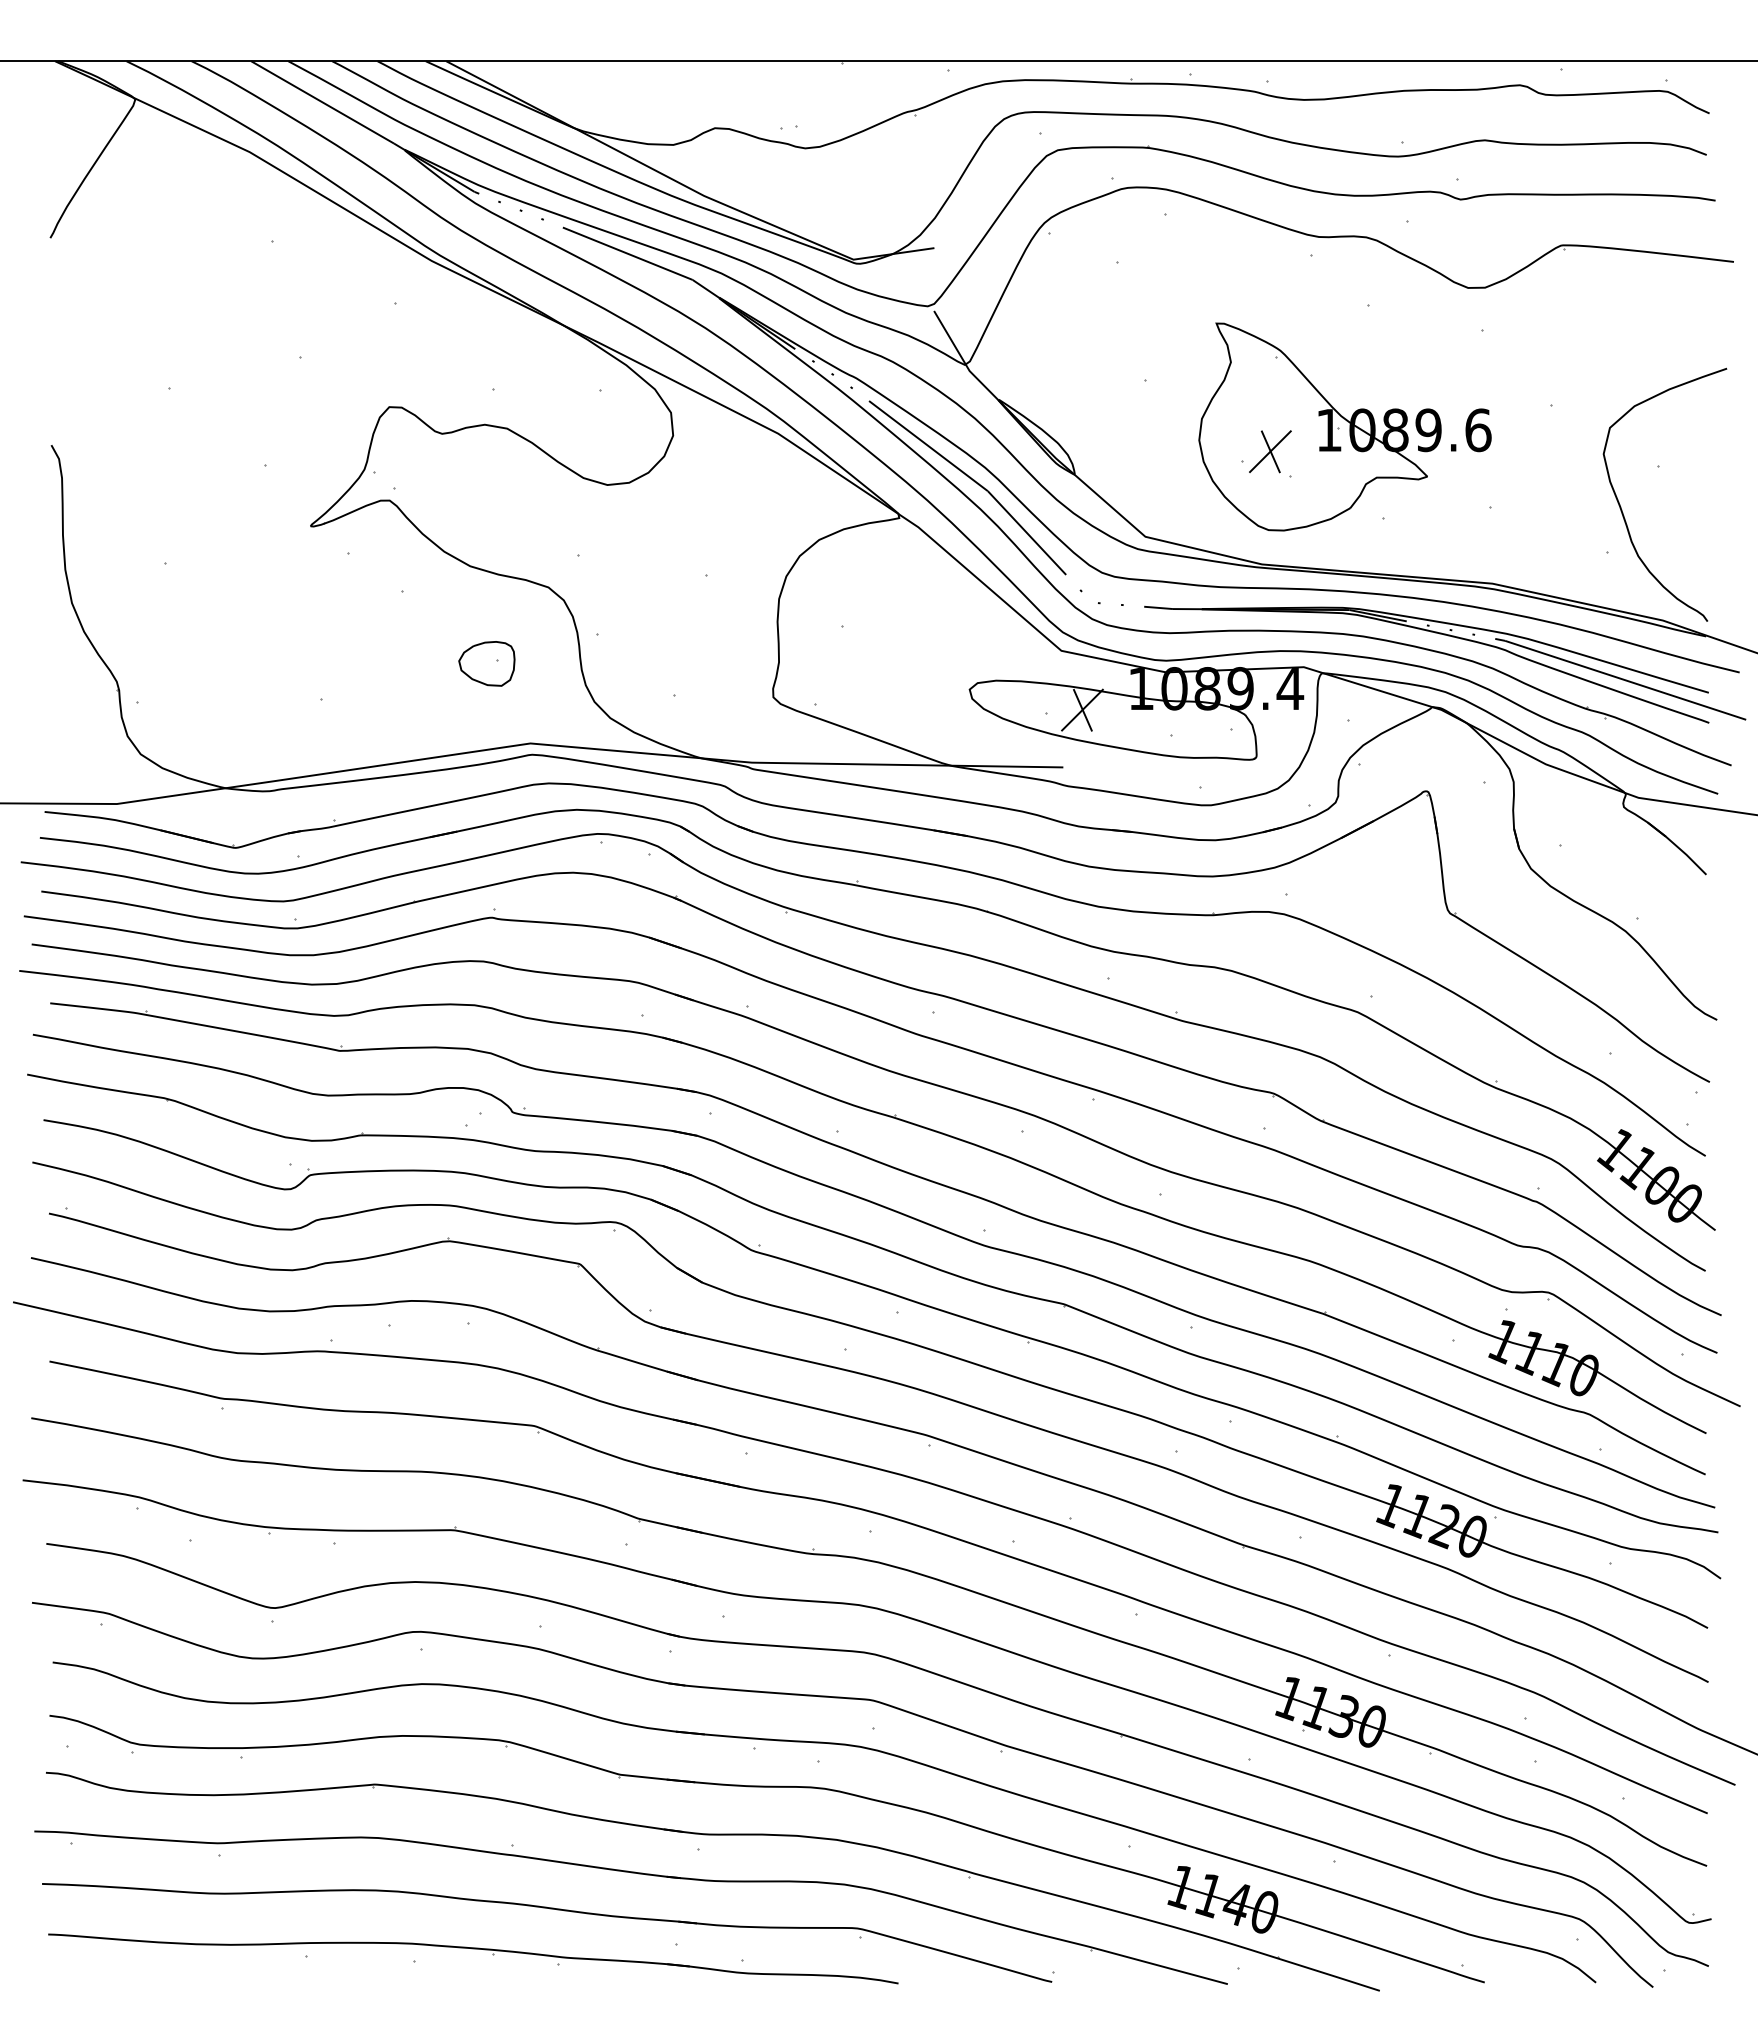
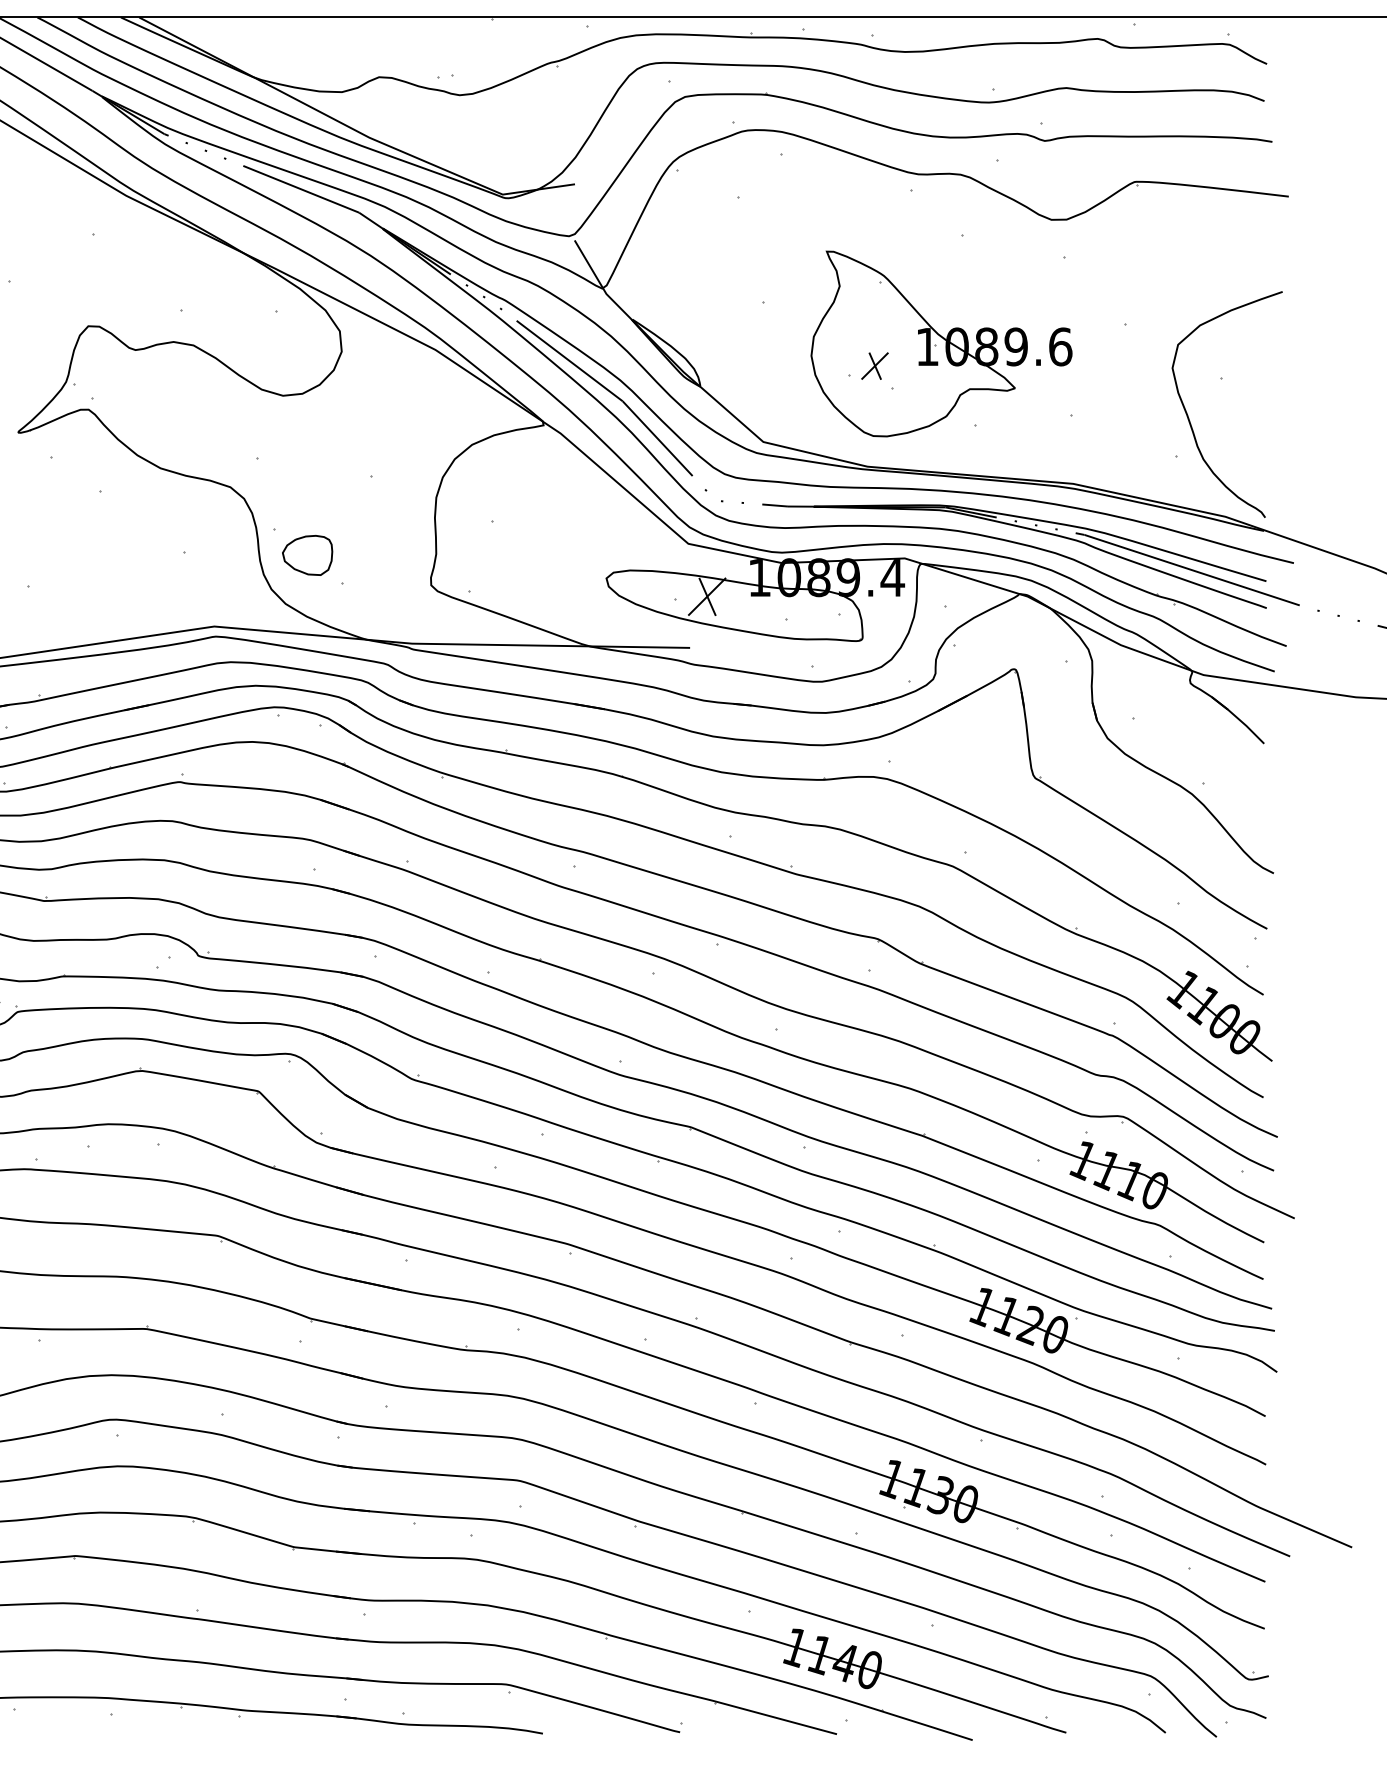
part: (1270, 451) -> (875, 365), size x0.7
part: (486, 663) -> (307, 555), moved

